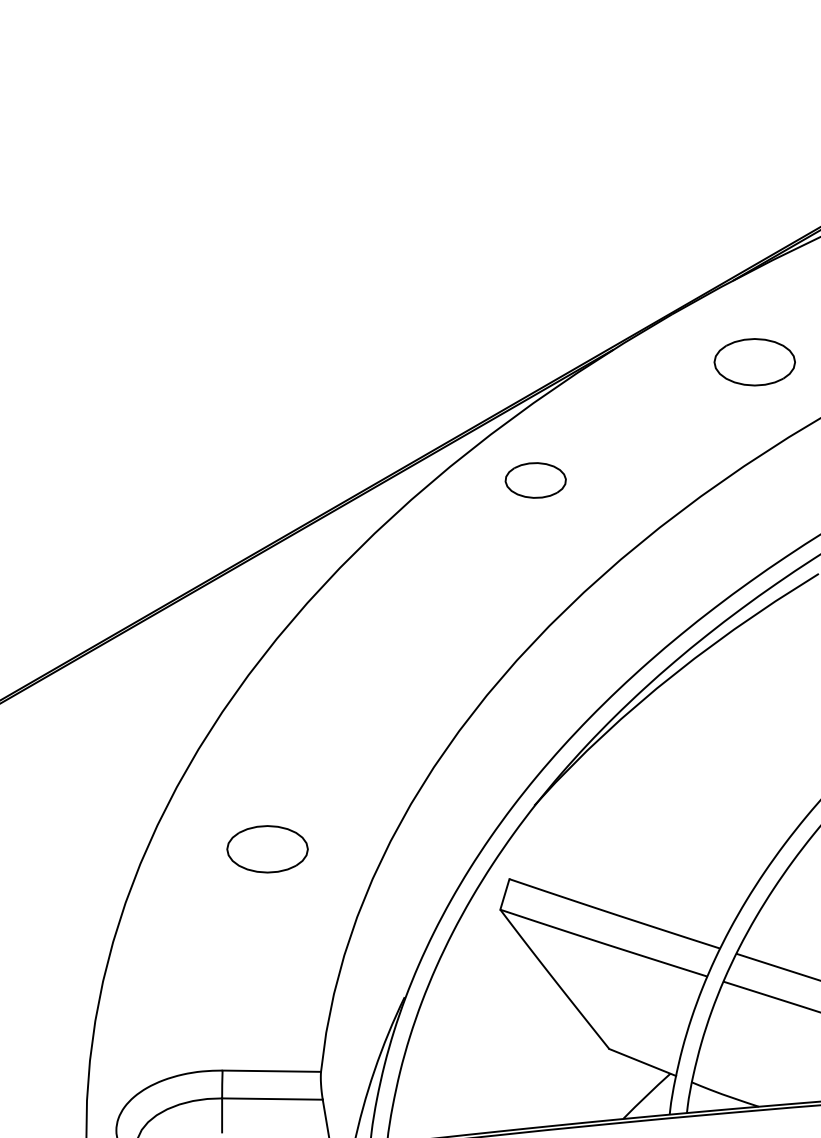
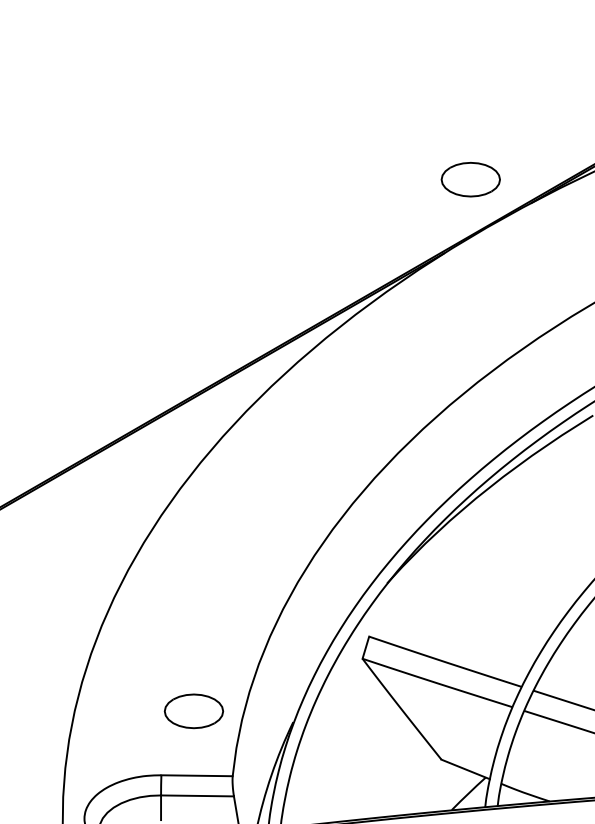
part: (754, 362) -> (470, 179), moved
part: (535, 480) -> (388, 347), removed
part: (267, 849) -> (193, 711), moved

